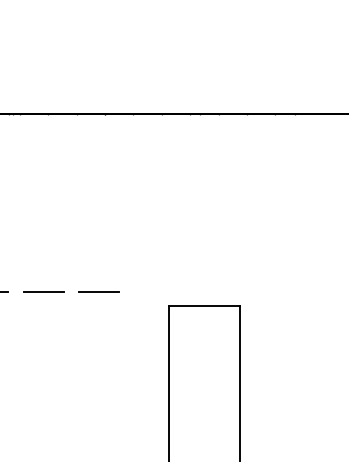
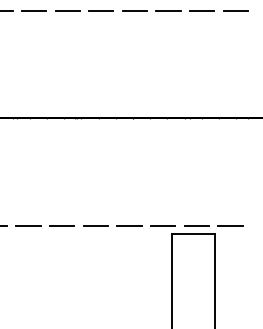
line: (153, 291) -> (162, 225), added
line: (209, 291) -> (196, 225), added
line: (266, 291) -> (230, 225), added

